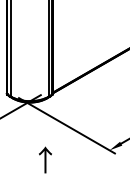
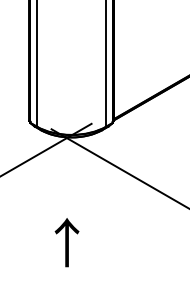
text: (45, 159) -> (67, 241), moved

